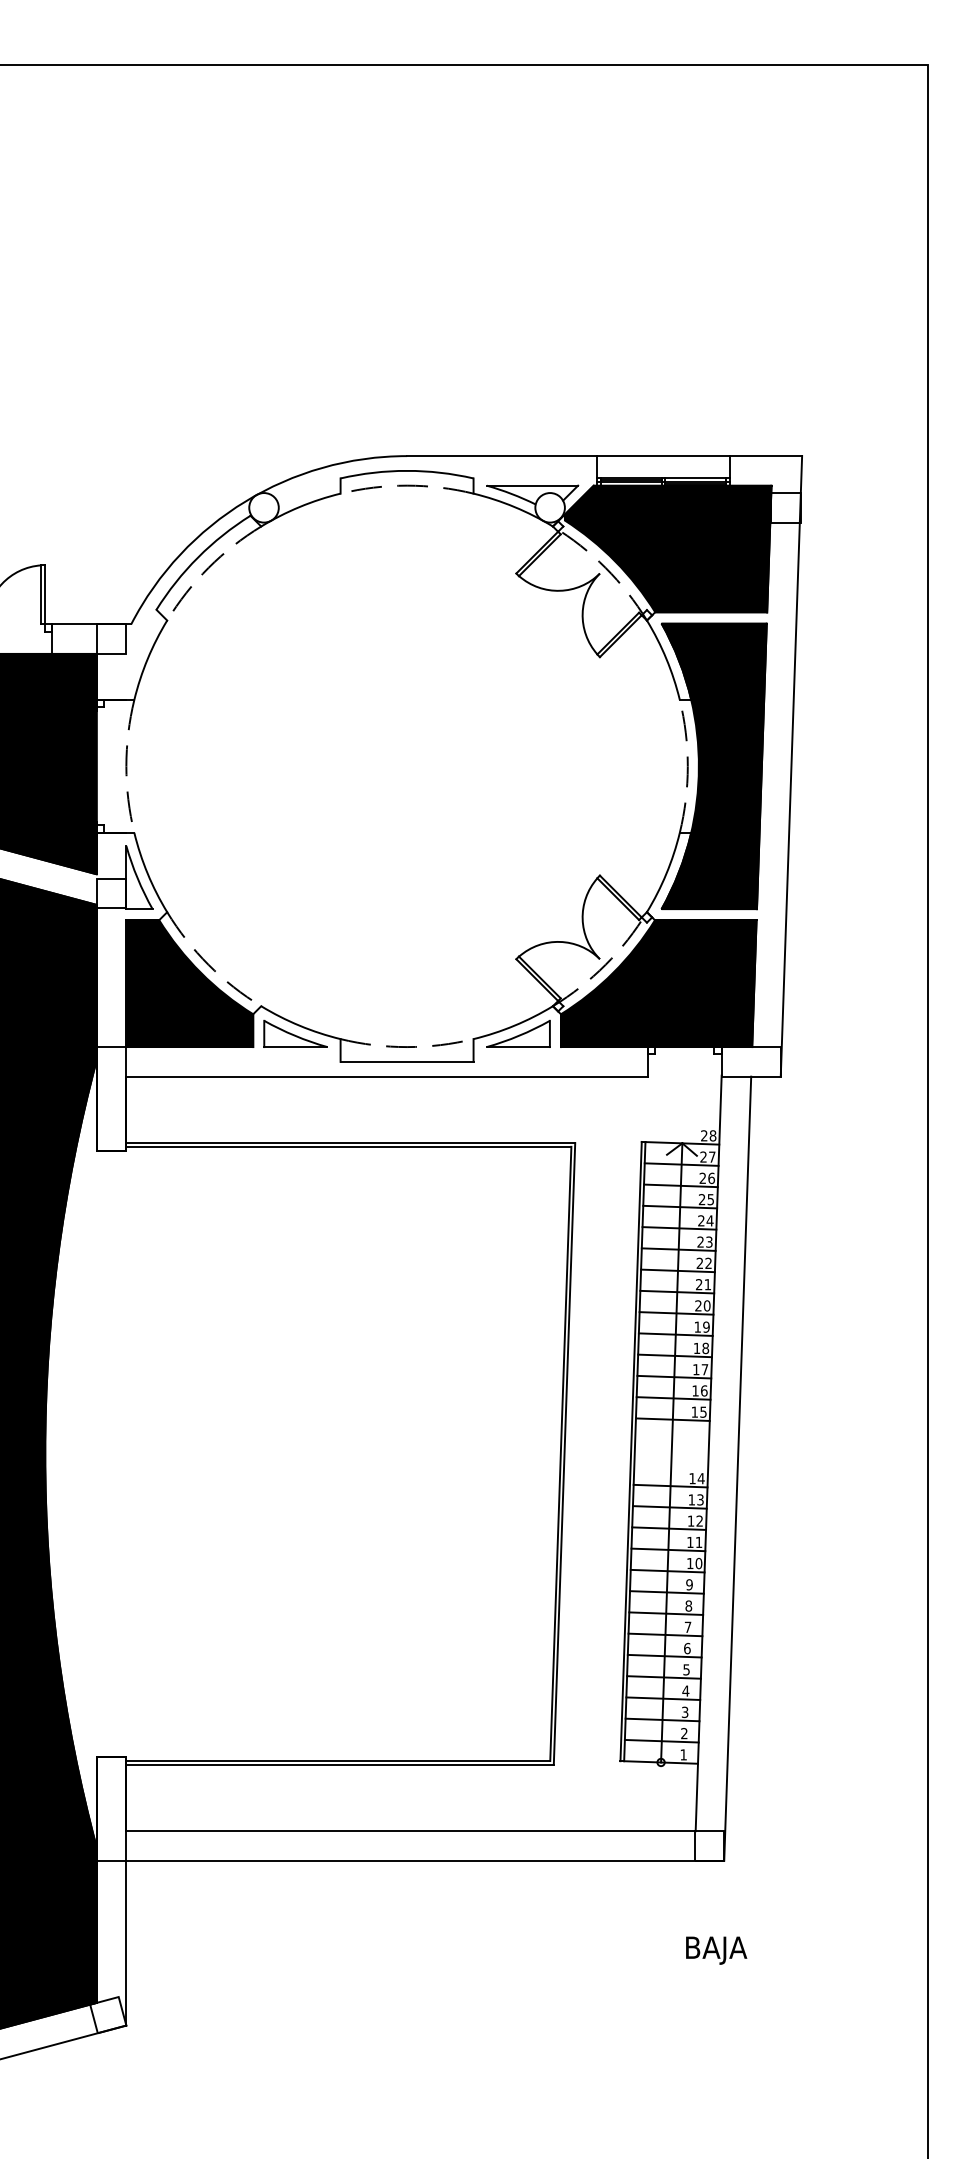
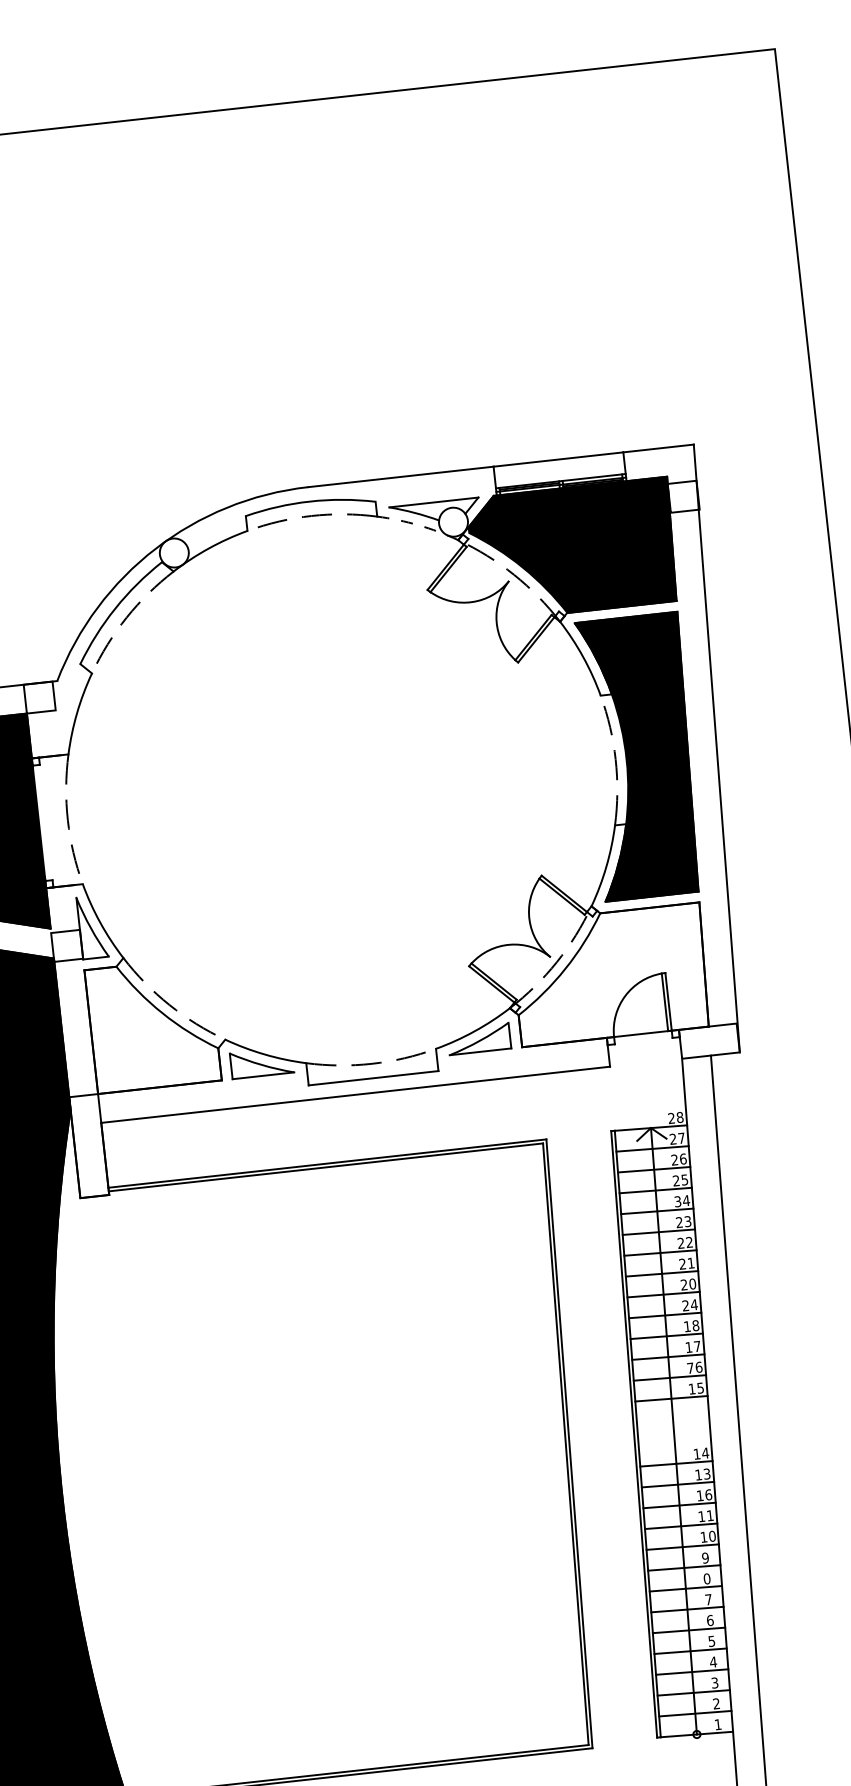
arc: (514, 507) -> (418, 525), solid -> dashed
fill: (189, 983) -> (152, 1025), removed
fill: (658, 983) -> (610, 974), removed
text: (701, 1221) -> (678, 1202), 24 -> 34
text: (701, 1326) -> (689, 1304), 19 -> 24
text: (695, 1390) -> (690, 1367), 16 -> 76
text: (699, 1520) -> (708, 1494), 12 -> 16
text: (688, 1605) -> (706, 1578), 8 -> 0

